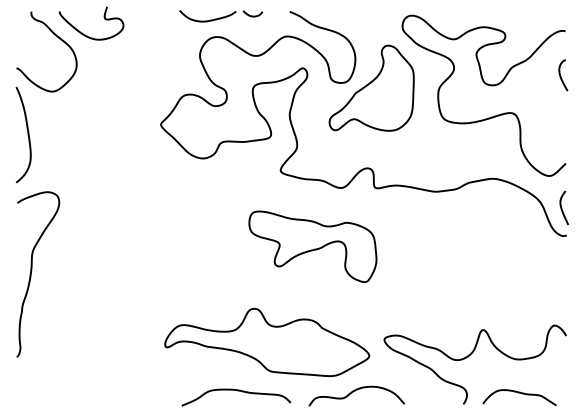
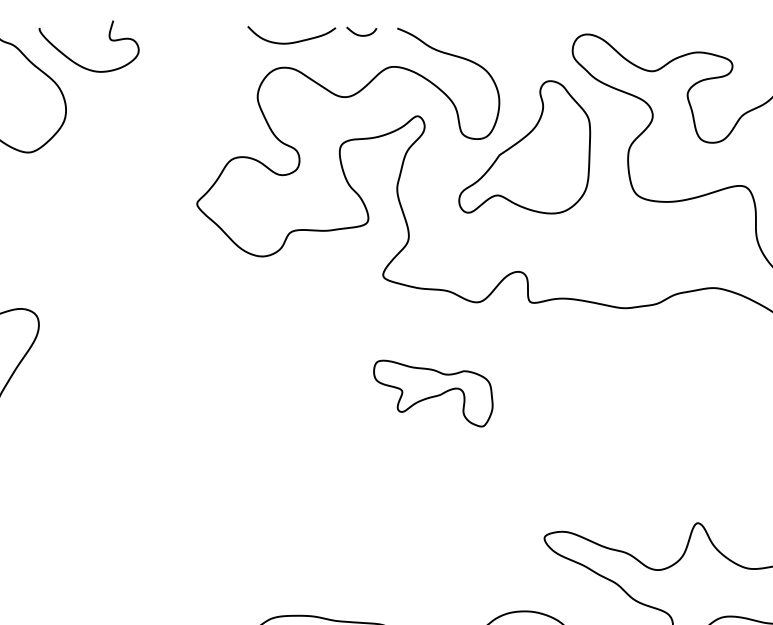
part: (221, 16) -> (312, 35), moved
part: (312, 246) -> (432, 393), size x0.6
part: (267, 341) -> (362, 541), removed

